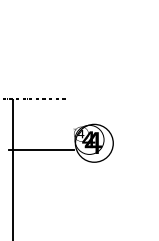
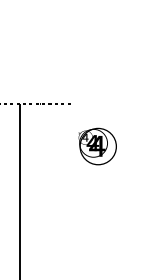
line: (41, 149) -> (47, 152), removed

